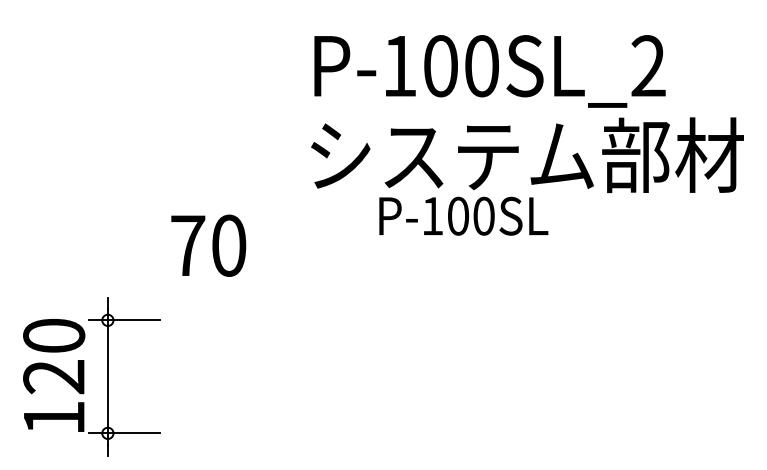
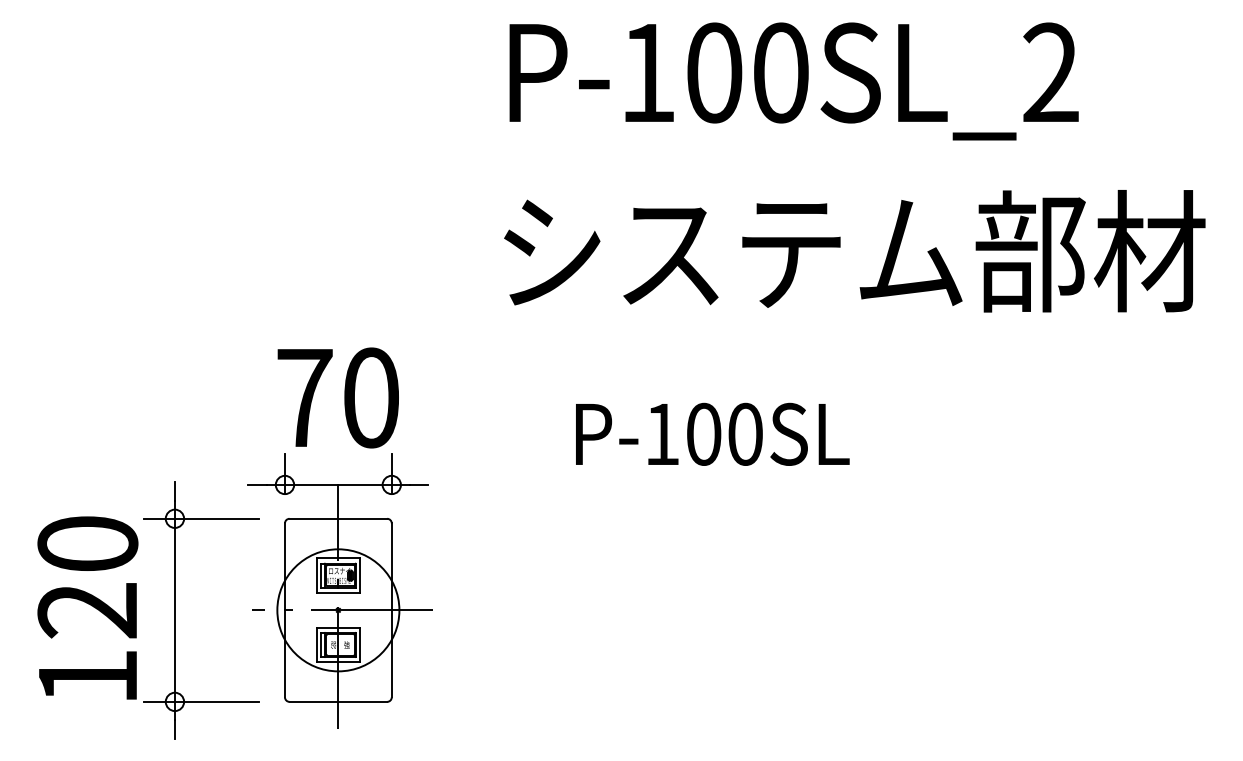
text: (489, 71) -> (793, 81), moved
text: (463, 215) -> (712, 433), moved
part: (209, 364) -> (339, 590), added

